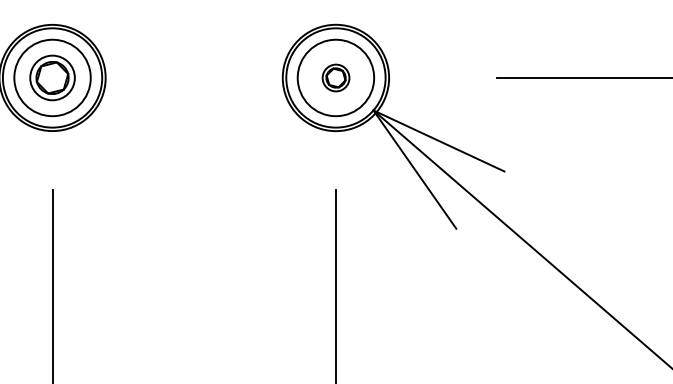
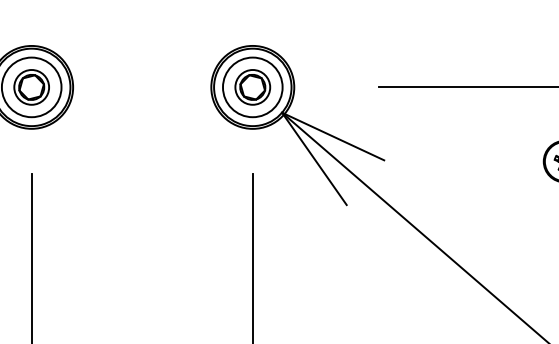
part: (335, 78) -> (252, 87), size x1.67

